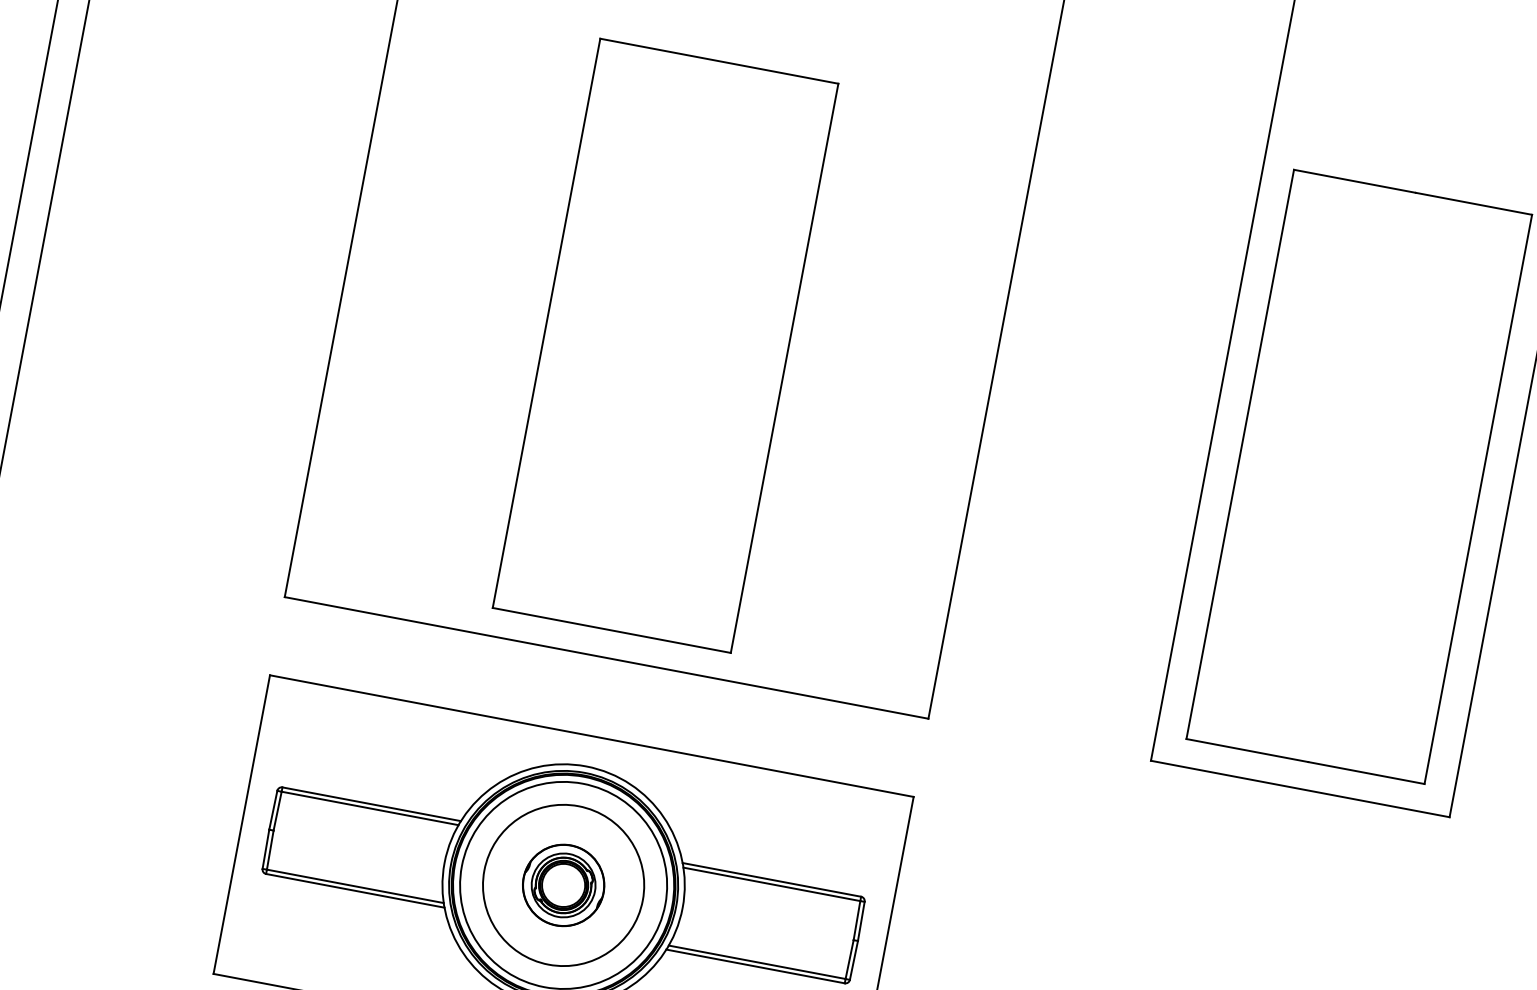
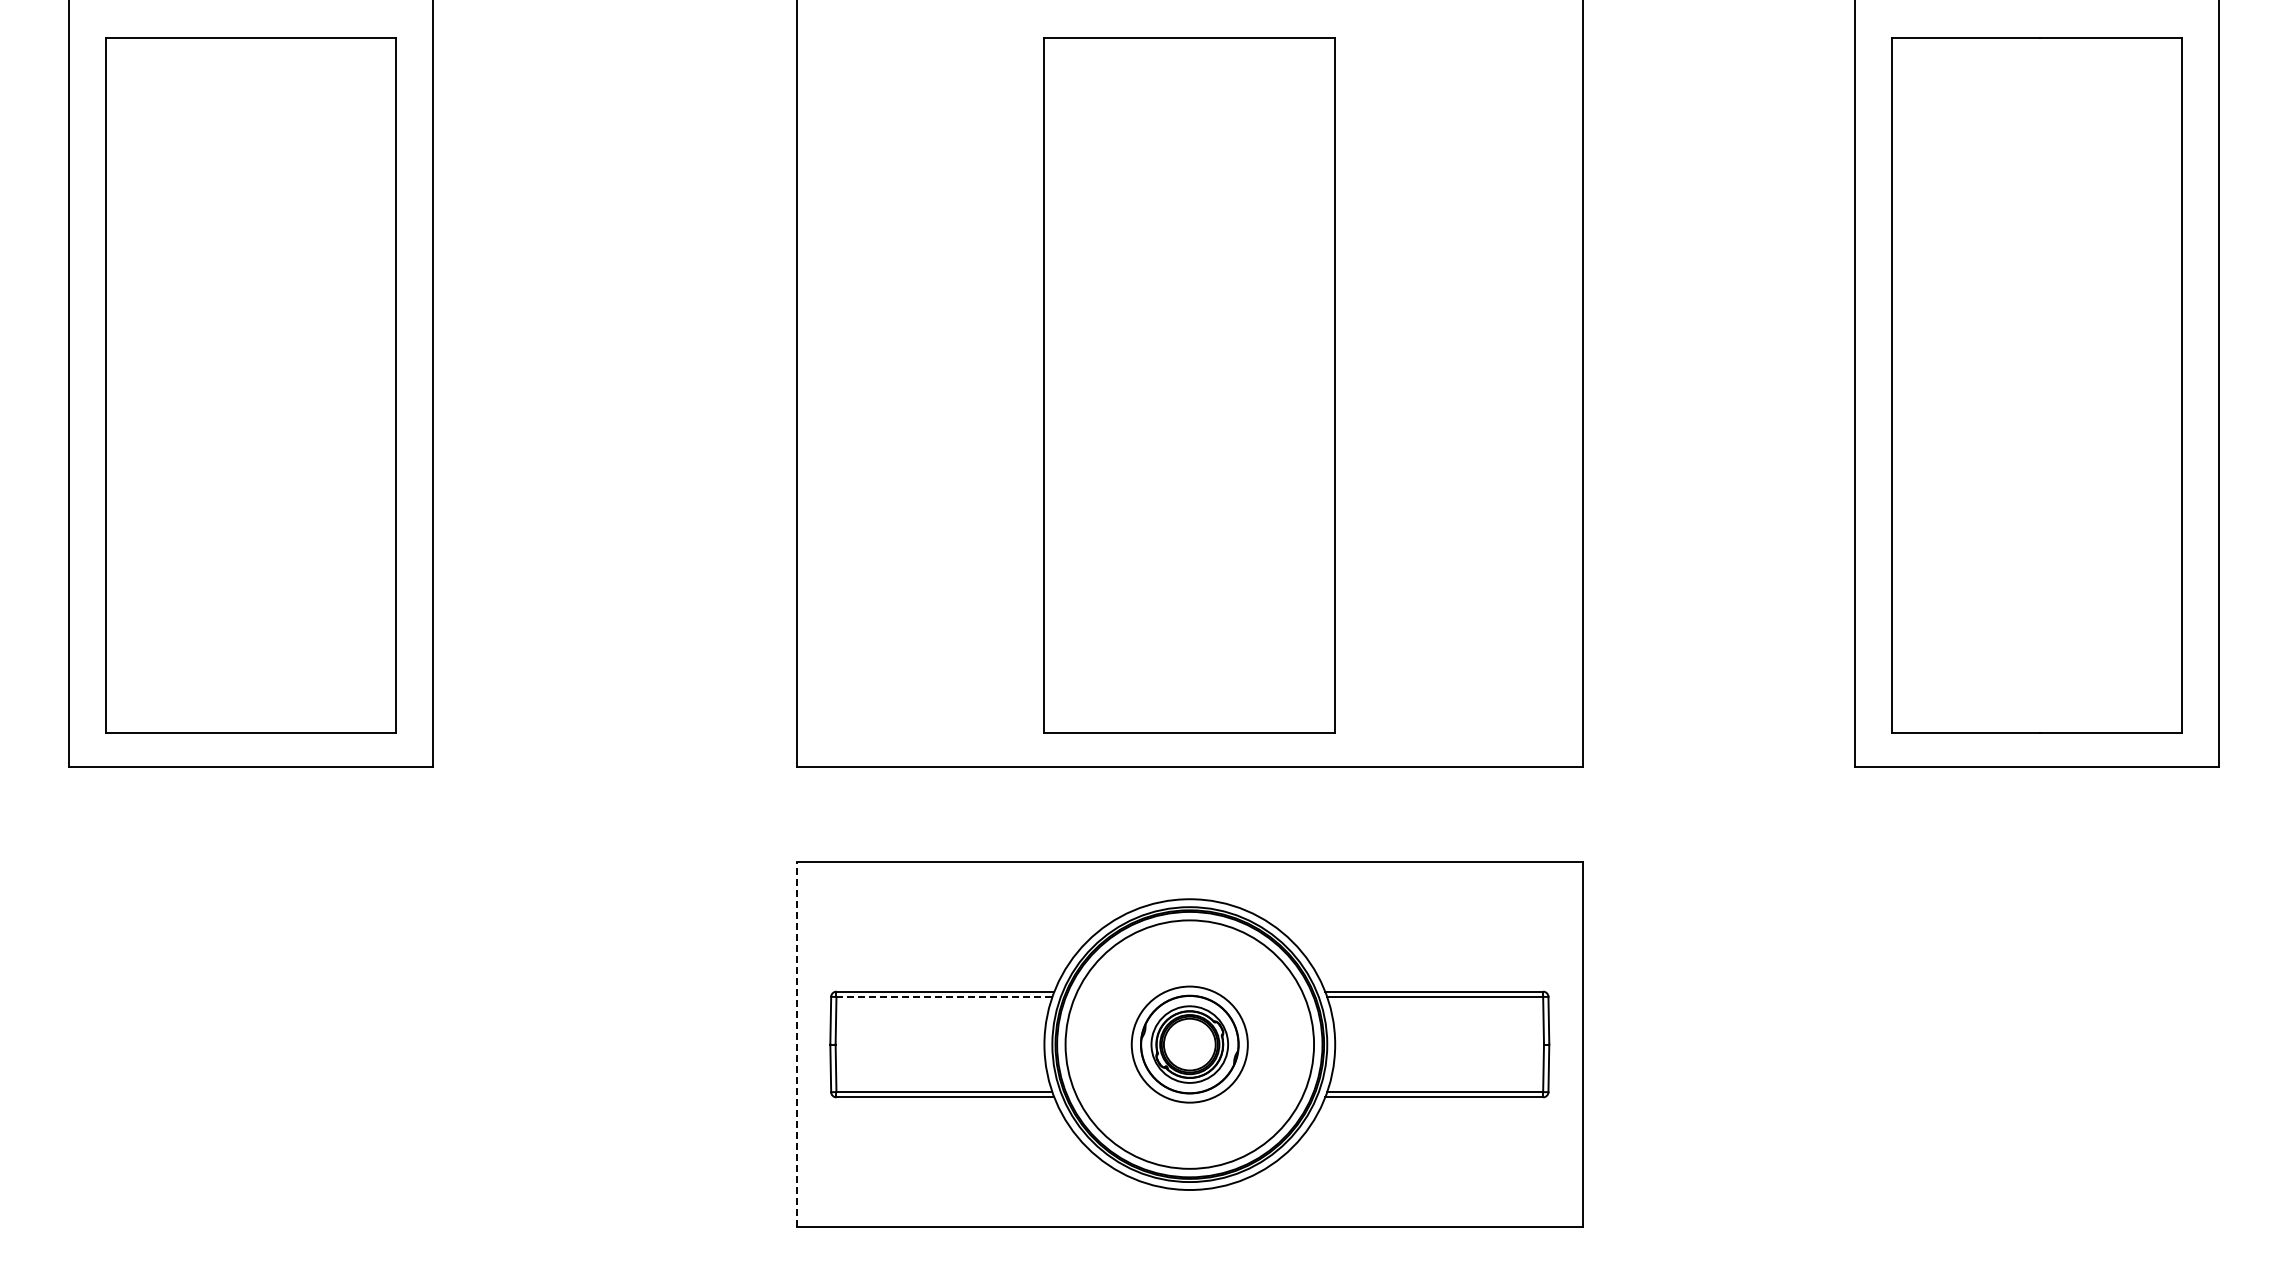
line: (369, 807) -> (943, 996), solid -> dashed
line: (241, 824) -> (796, 1044), solid -> dashed
circle: (563, 885) -> (1189, 1044), size x0.6

